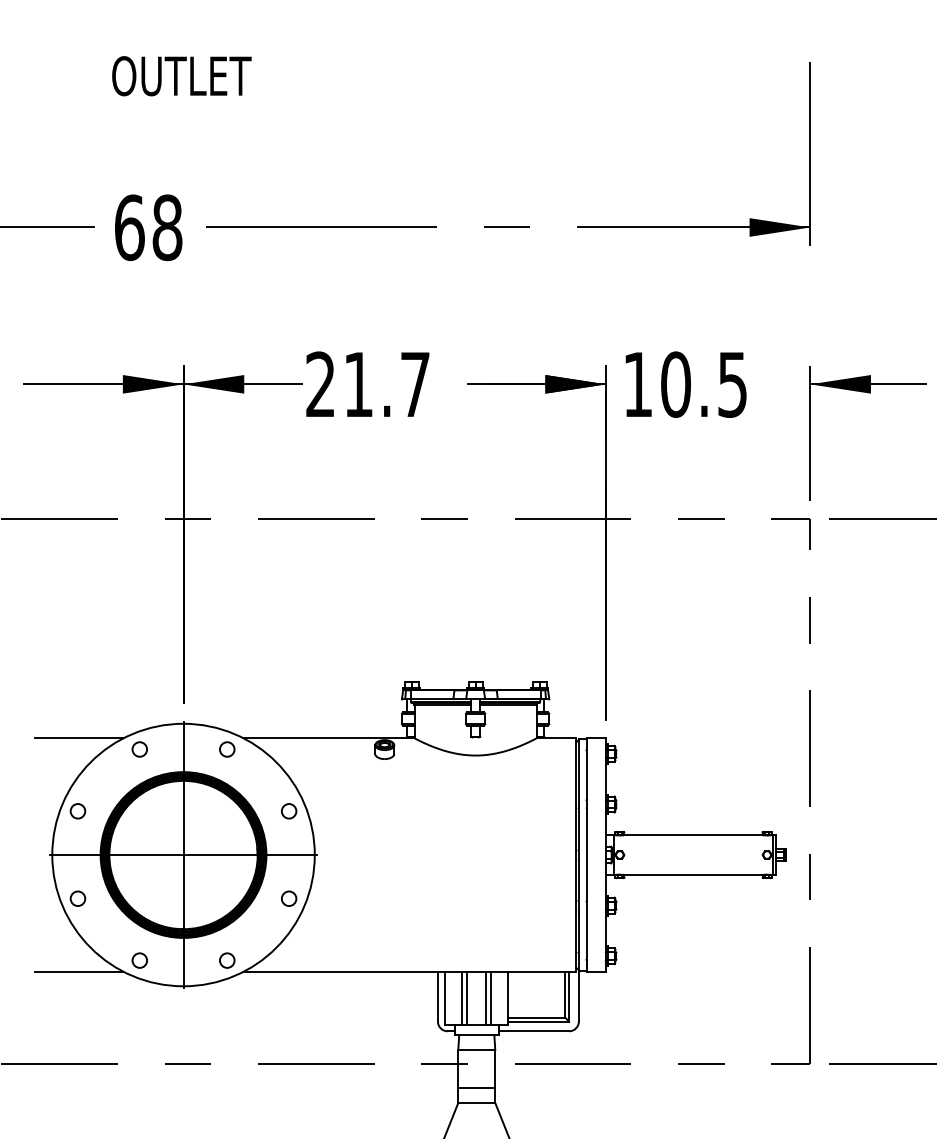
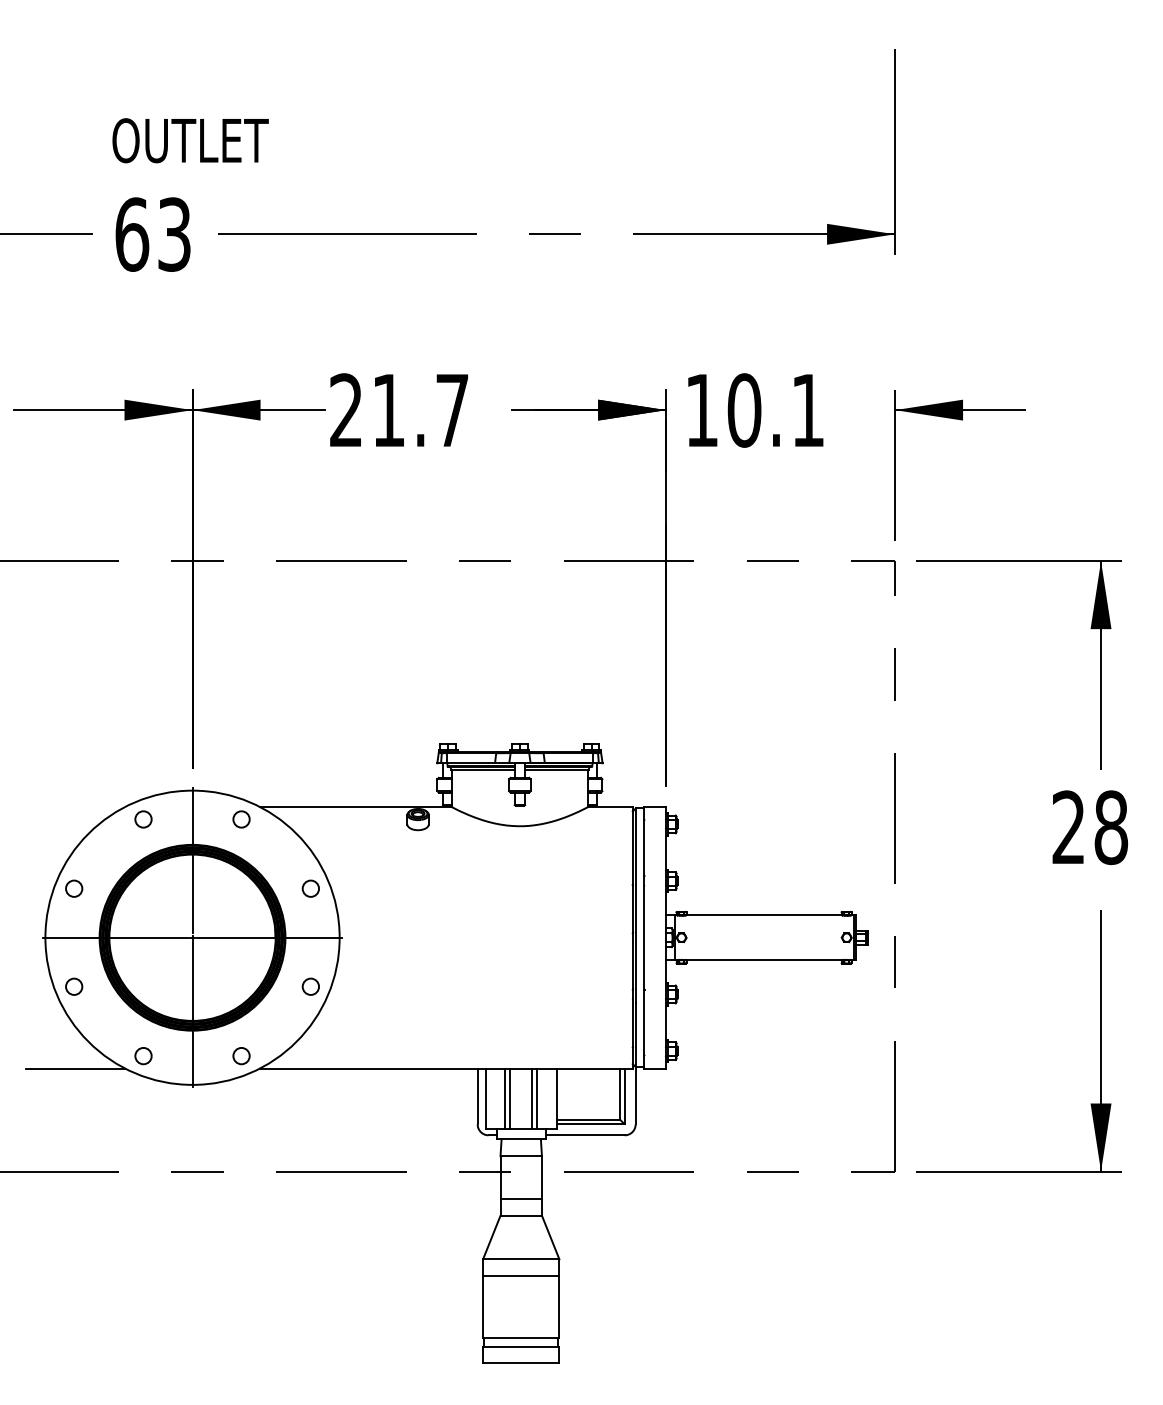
text: (181, 75) -> (190, 140), moved
text: (167, 227) -> (174, 234), 68 -> 63
text: (732, 384) -> (807, 410), 10.5 -> 10.1
line: (79, 737) -> (75, 806), removed

